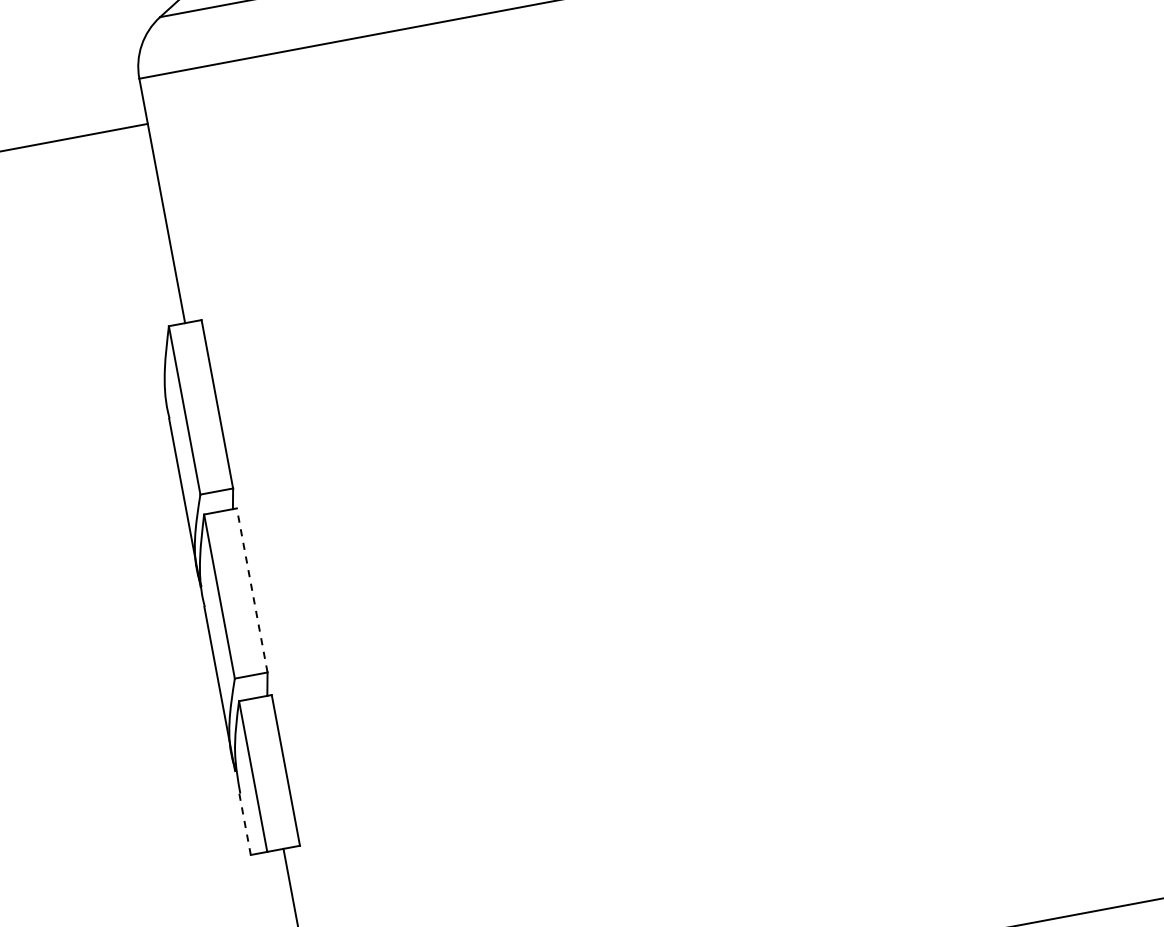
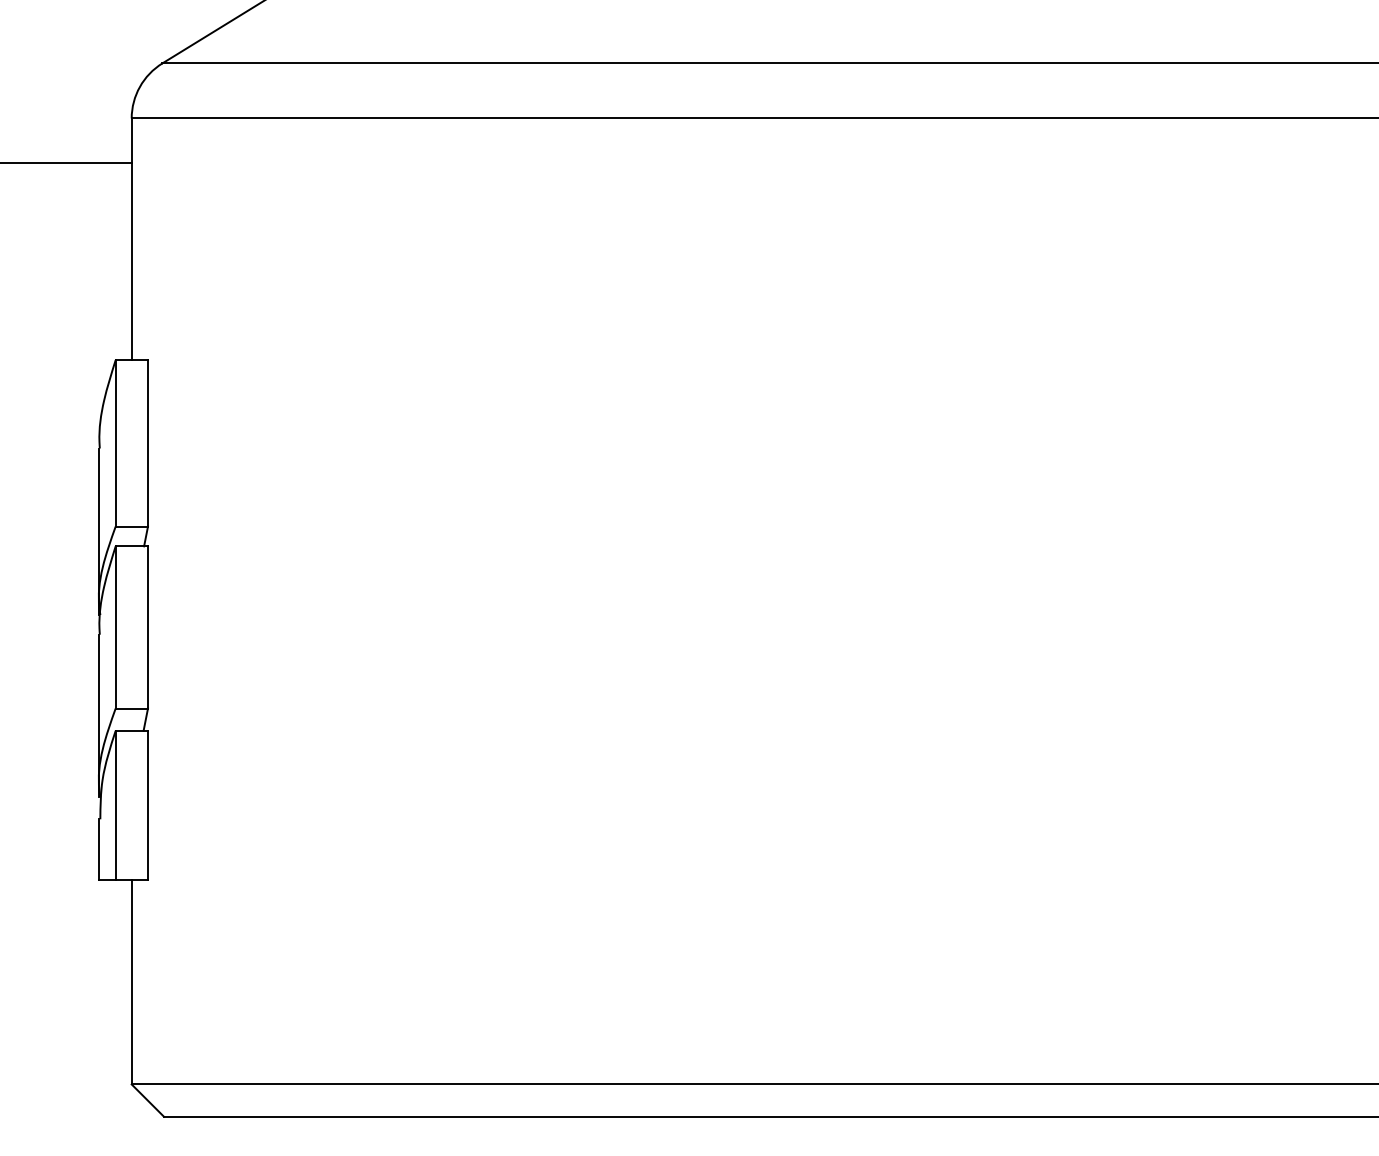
line: (252, 589) -> (148, 626), dashed -> solid
line: (245, 825) -> (99, 850), dashed -> solid

